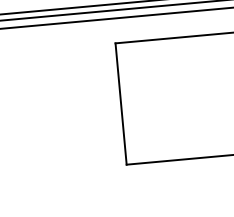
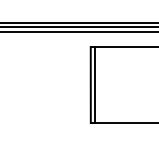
line: (127, 104) -> (94, 85), added

